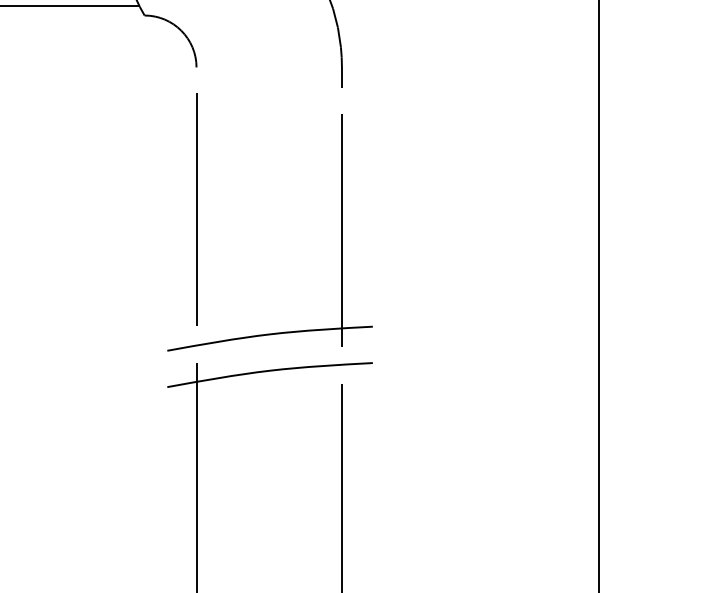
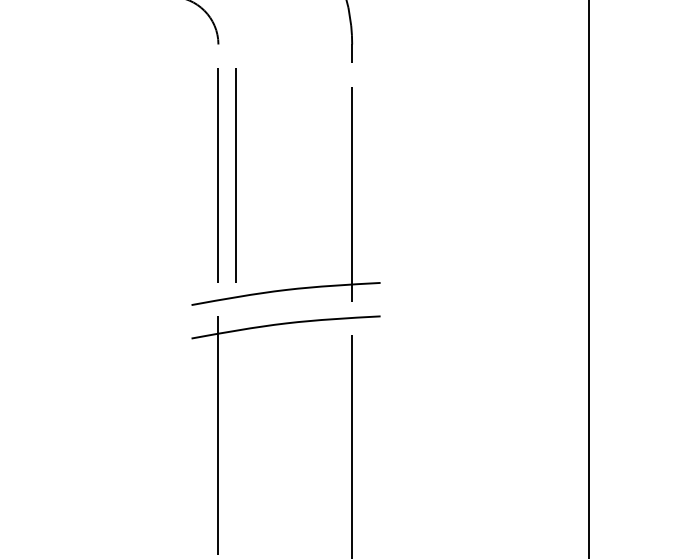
line: (215, 209) -> (235, 175), added

